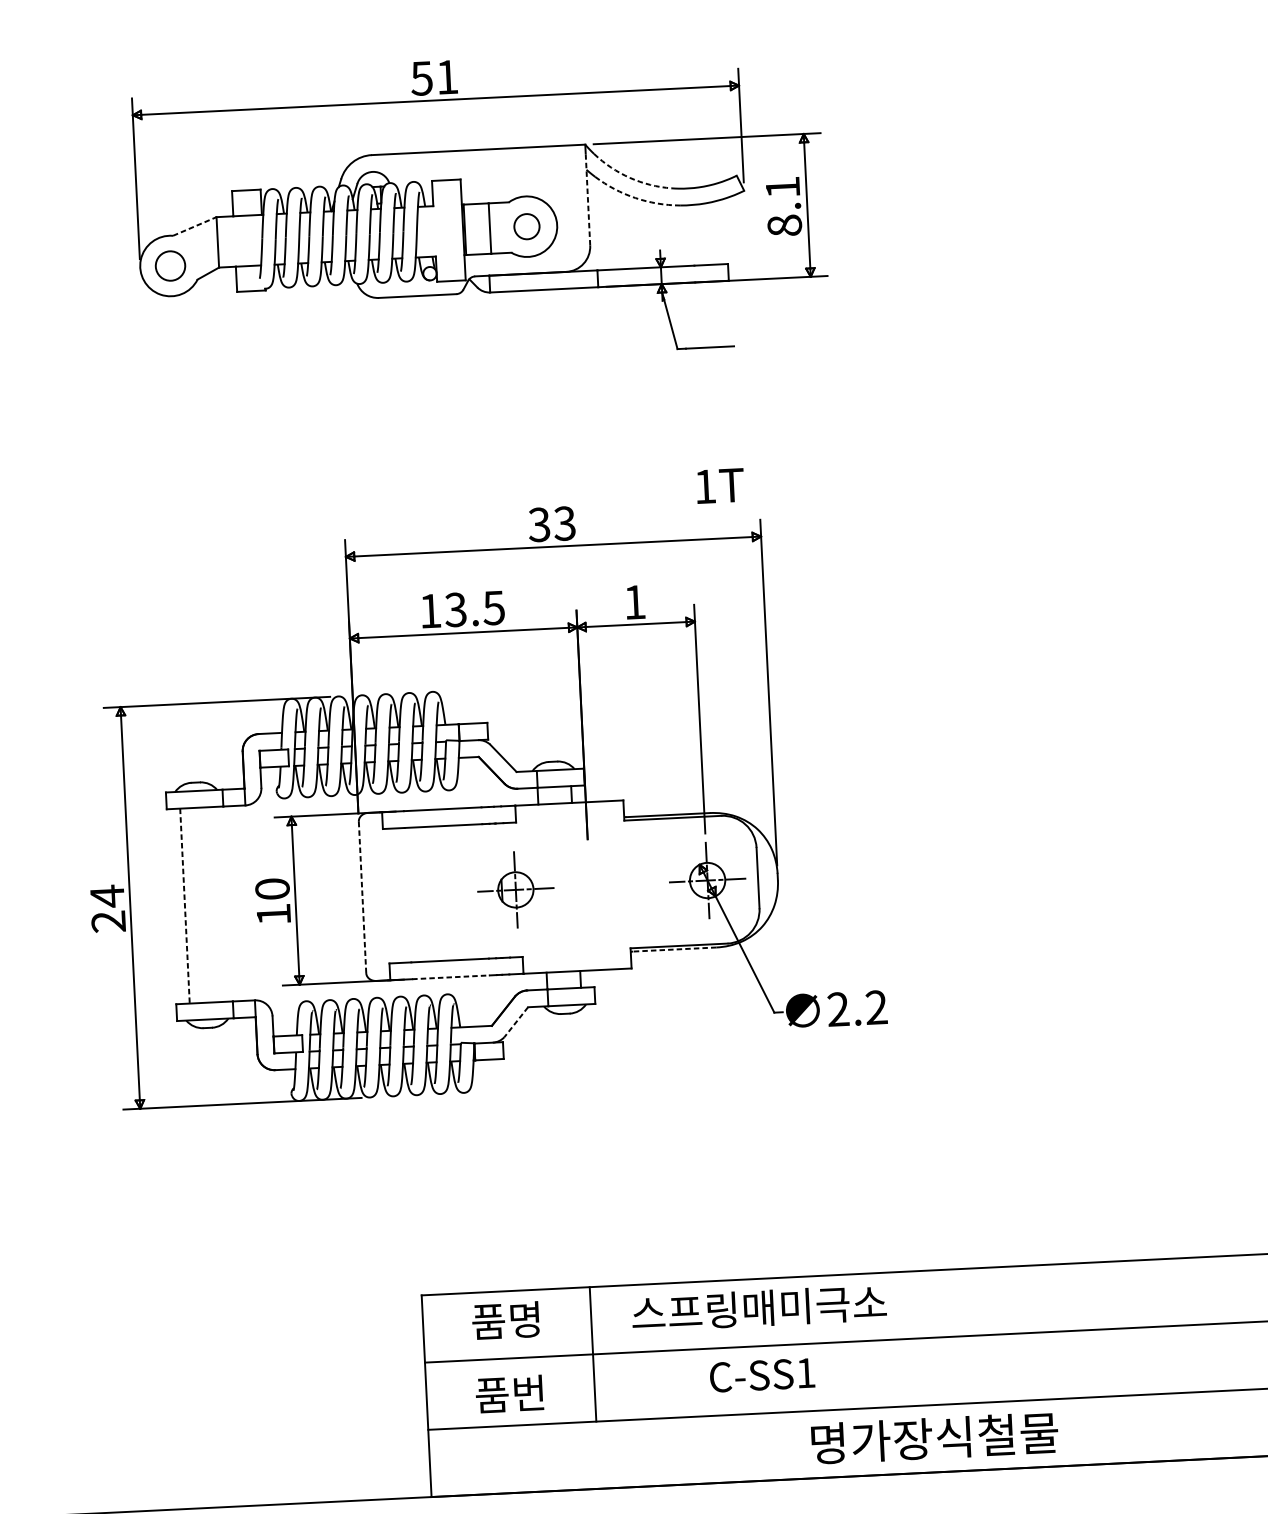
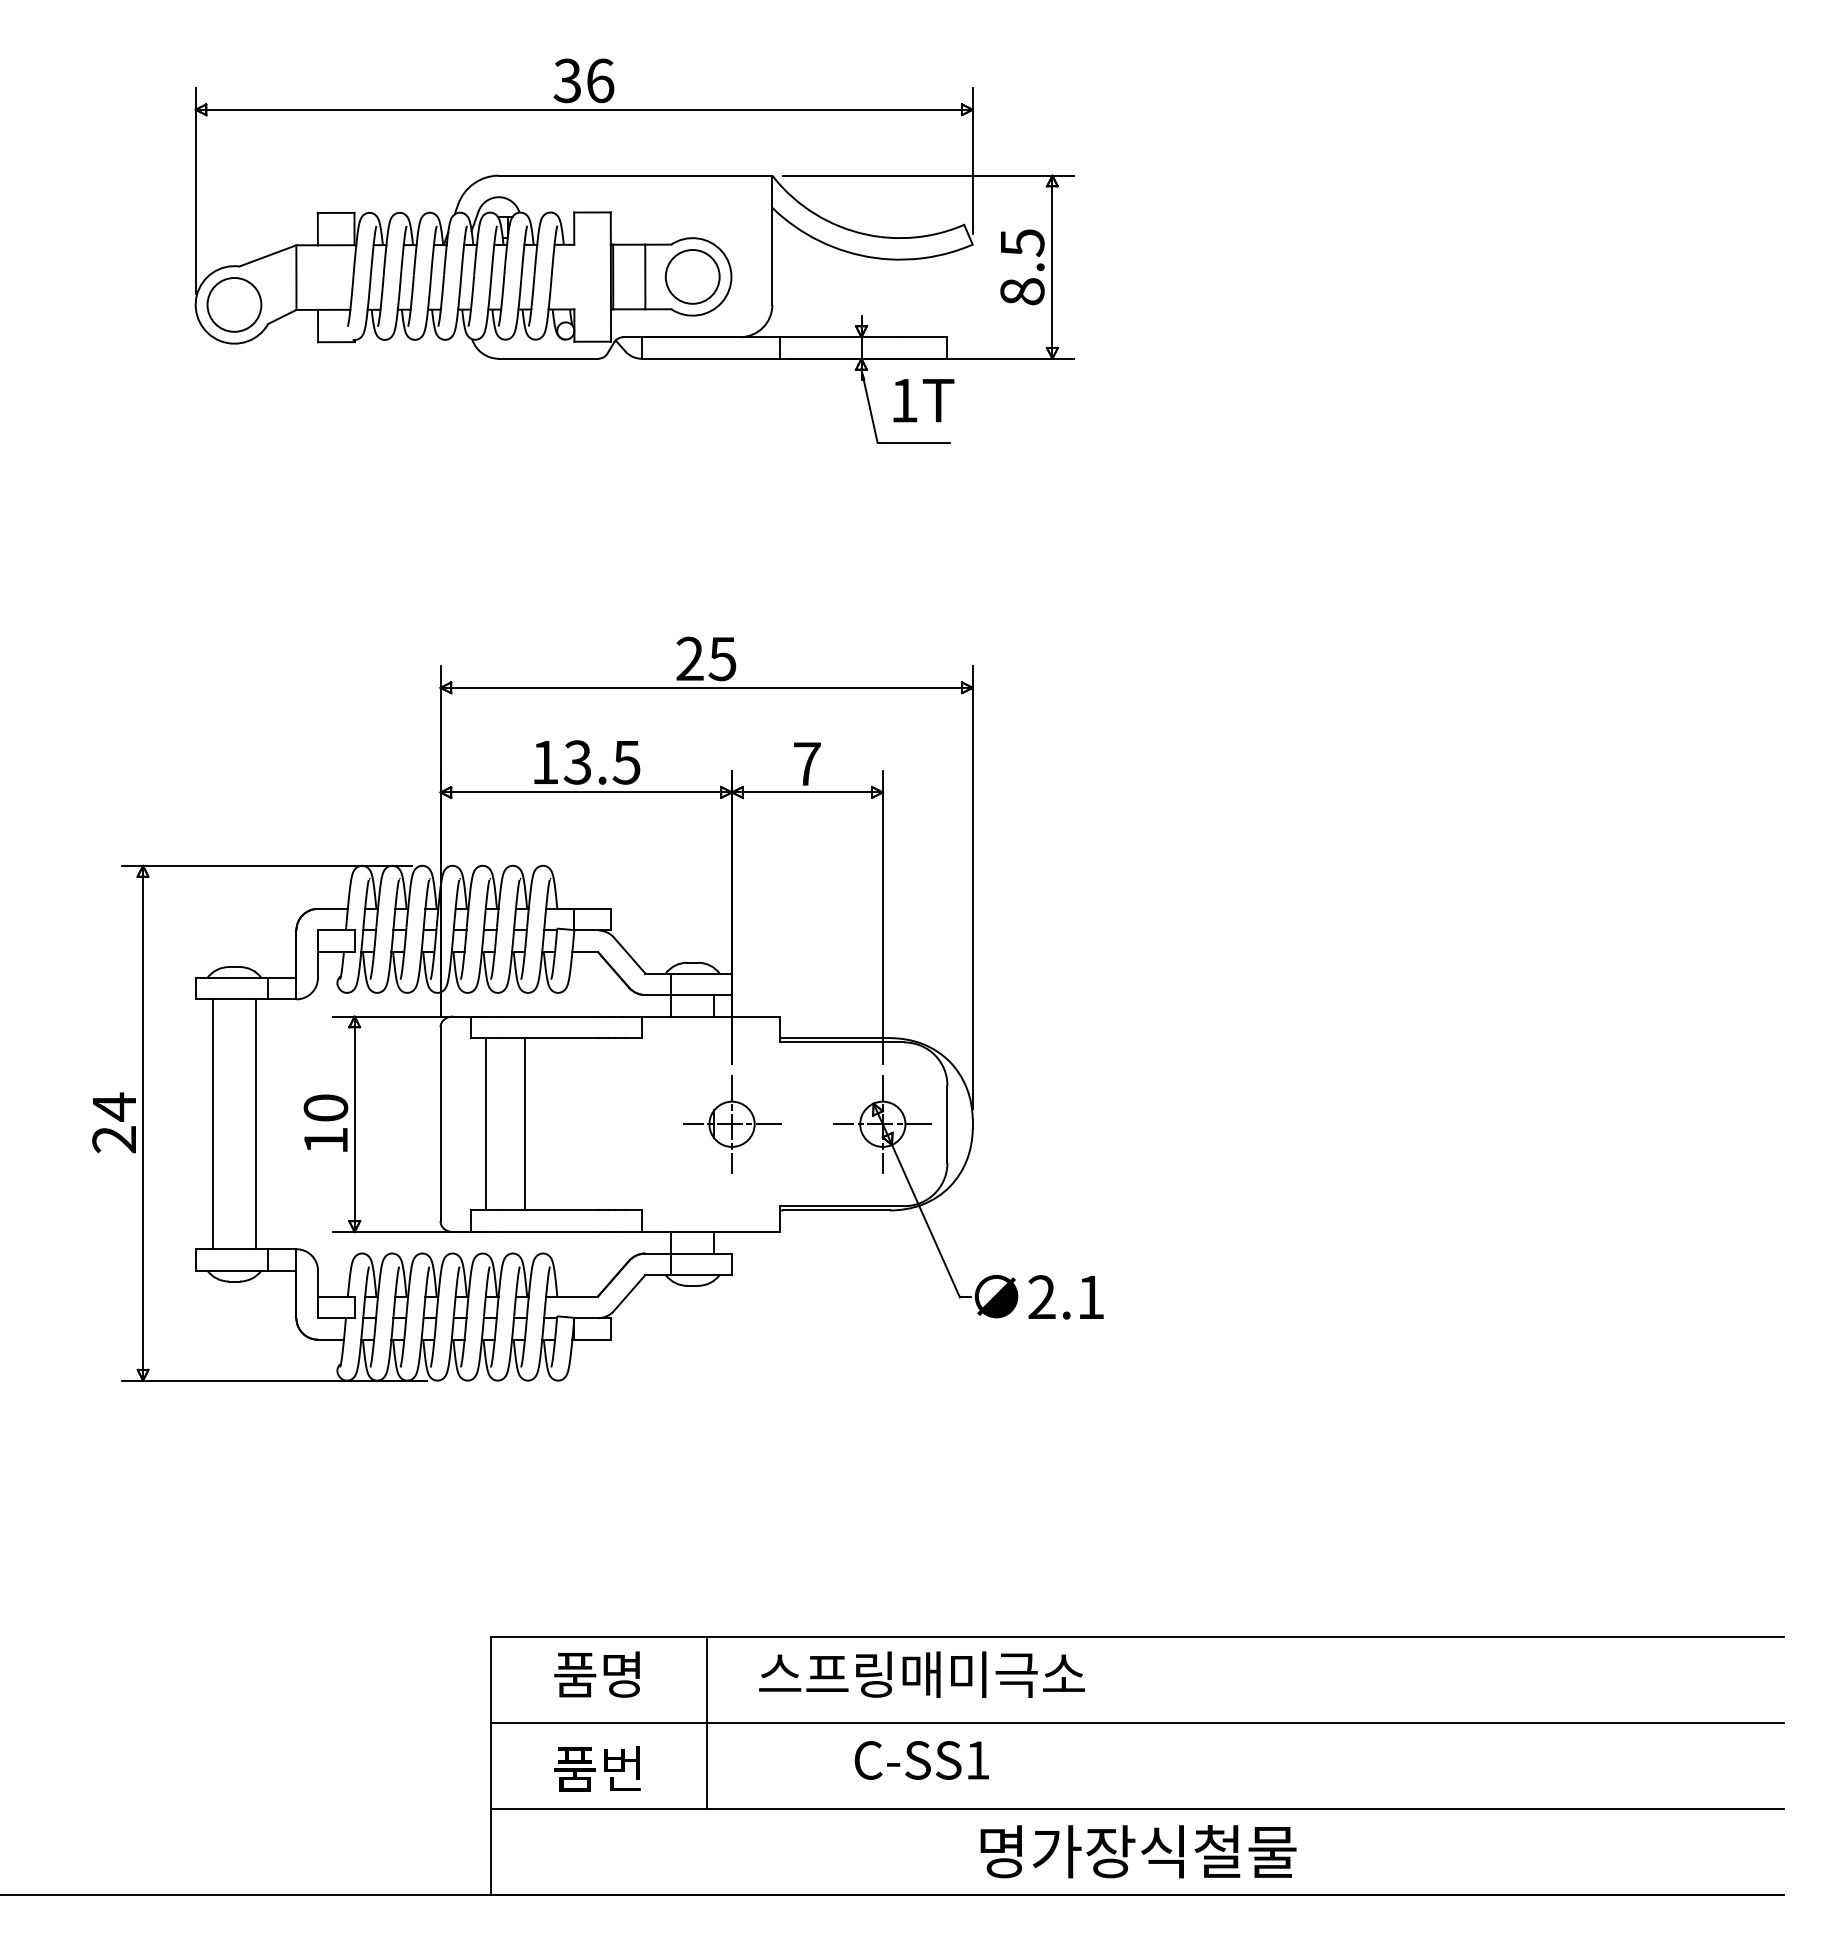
text: (434, 77) -> (583, 80), 51 -> 36
arc: (629, 177) -> (827, 220), dashed -> solid
text: (782, 188) -> (1022, 243), 8.1 -> 8.5
arc: (635, 198) -> (833, 247), dashed -> solid
line: (588, 199) -> (772, 245), dashed -> solid
line: (195, 226) -> (268, 255), dashed -> solid
circle: (526, 226) -> (692, 276), size x1.67
circle: (170, 265) -> (234, 304), size x1.43
text: (720, 485) -> (923, 400), moved
text: (552, 523) -> (706, 658), 33 -> 25
text: (635, 601) -> (807, 763), 1 -> 7
part: (516, 890) -> (732, 1124), moved
line: (428, 894) -> (525, 1124), added
line: (398, 895) -> (486, 1124), added
line: (362, 897) -> (440, 1124), dashed -> solid
line: (218, 904) -> (256, 1124), added
line: (184, 906) -> (212, 1124), dashed -> solid
line: (674, 949) -> (836, 1210), dashed -> solid
line: (450, 977) -> (548, 1232), dashed -> solid
text: (876, 1006) -> (1090, 1296), 2.2 -> 2.1
line: (515, 1022) -> (628, 1293), dashed -> solid

